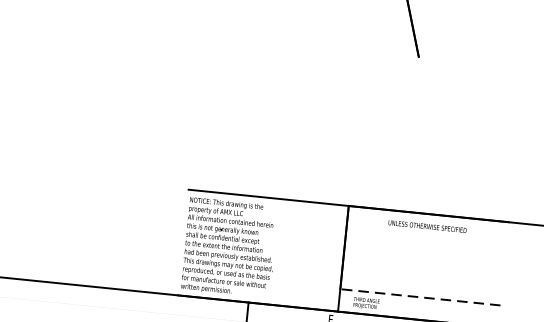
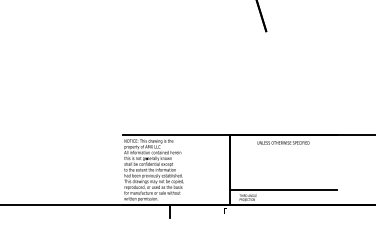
line: (420, 297) -> (283, 190), dashed -> solid

